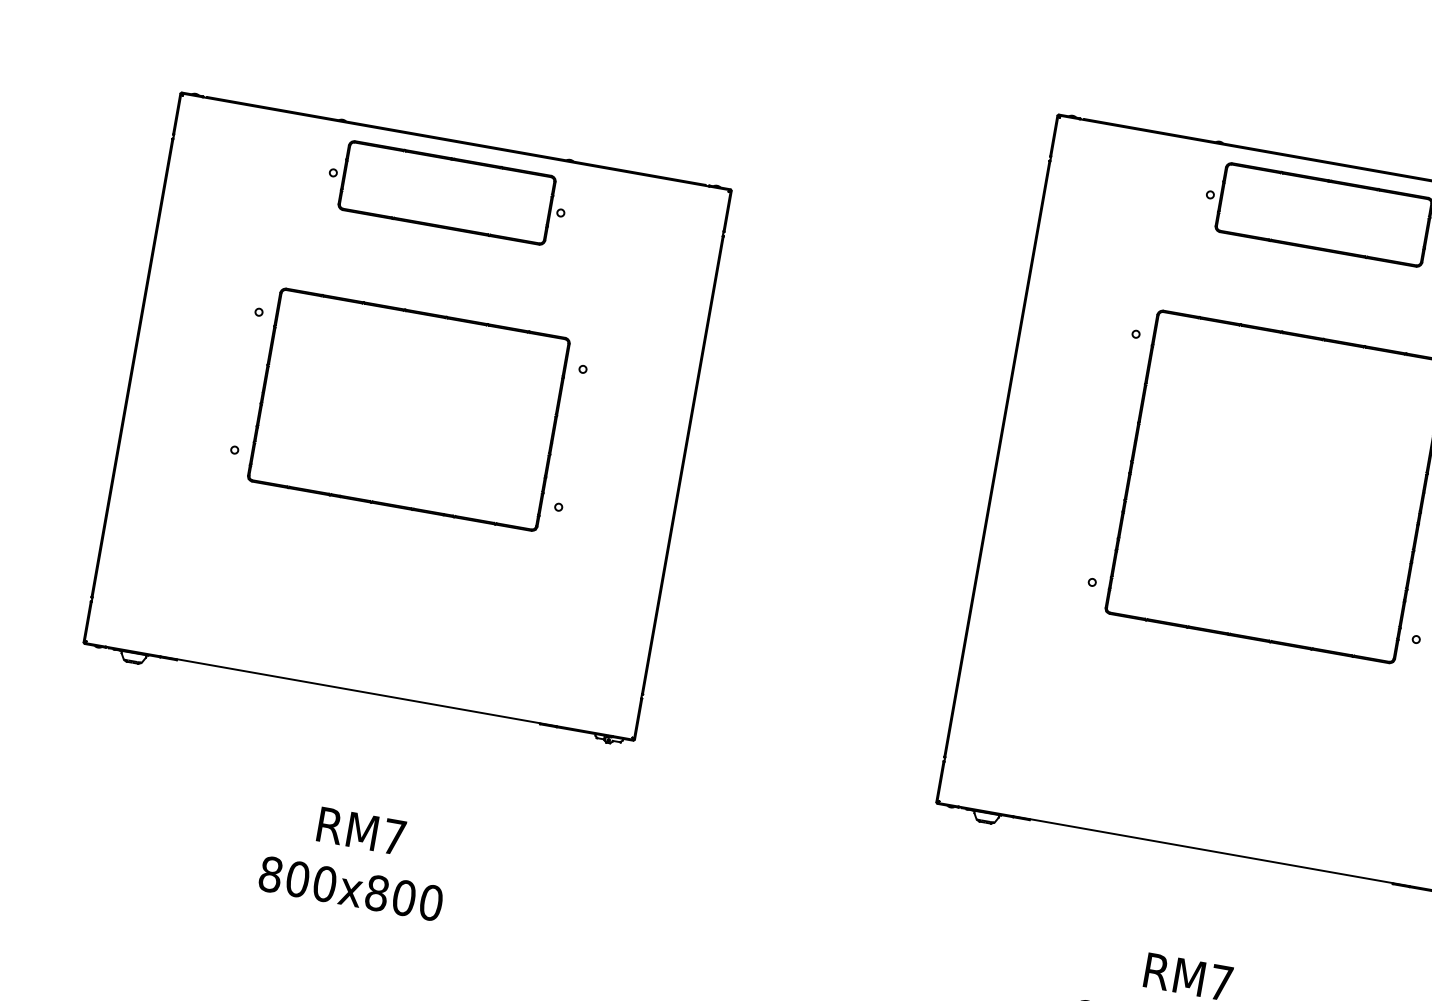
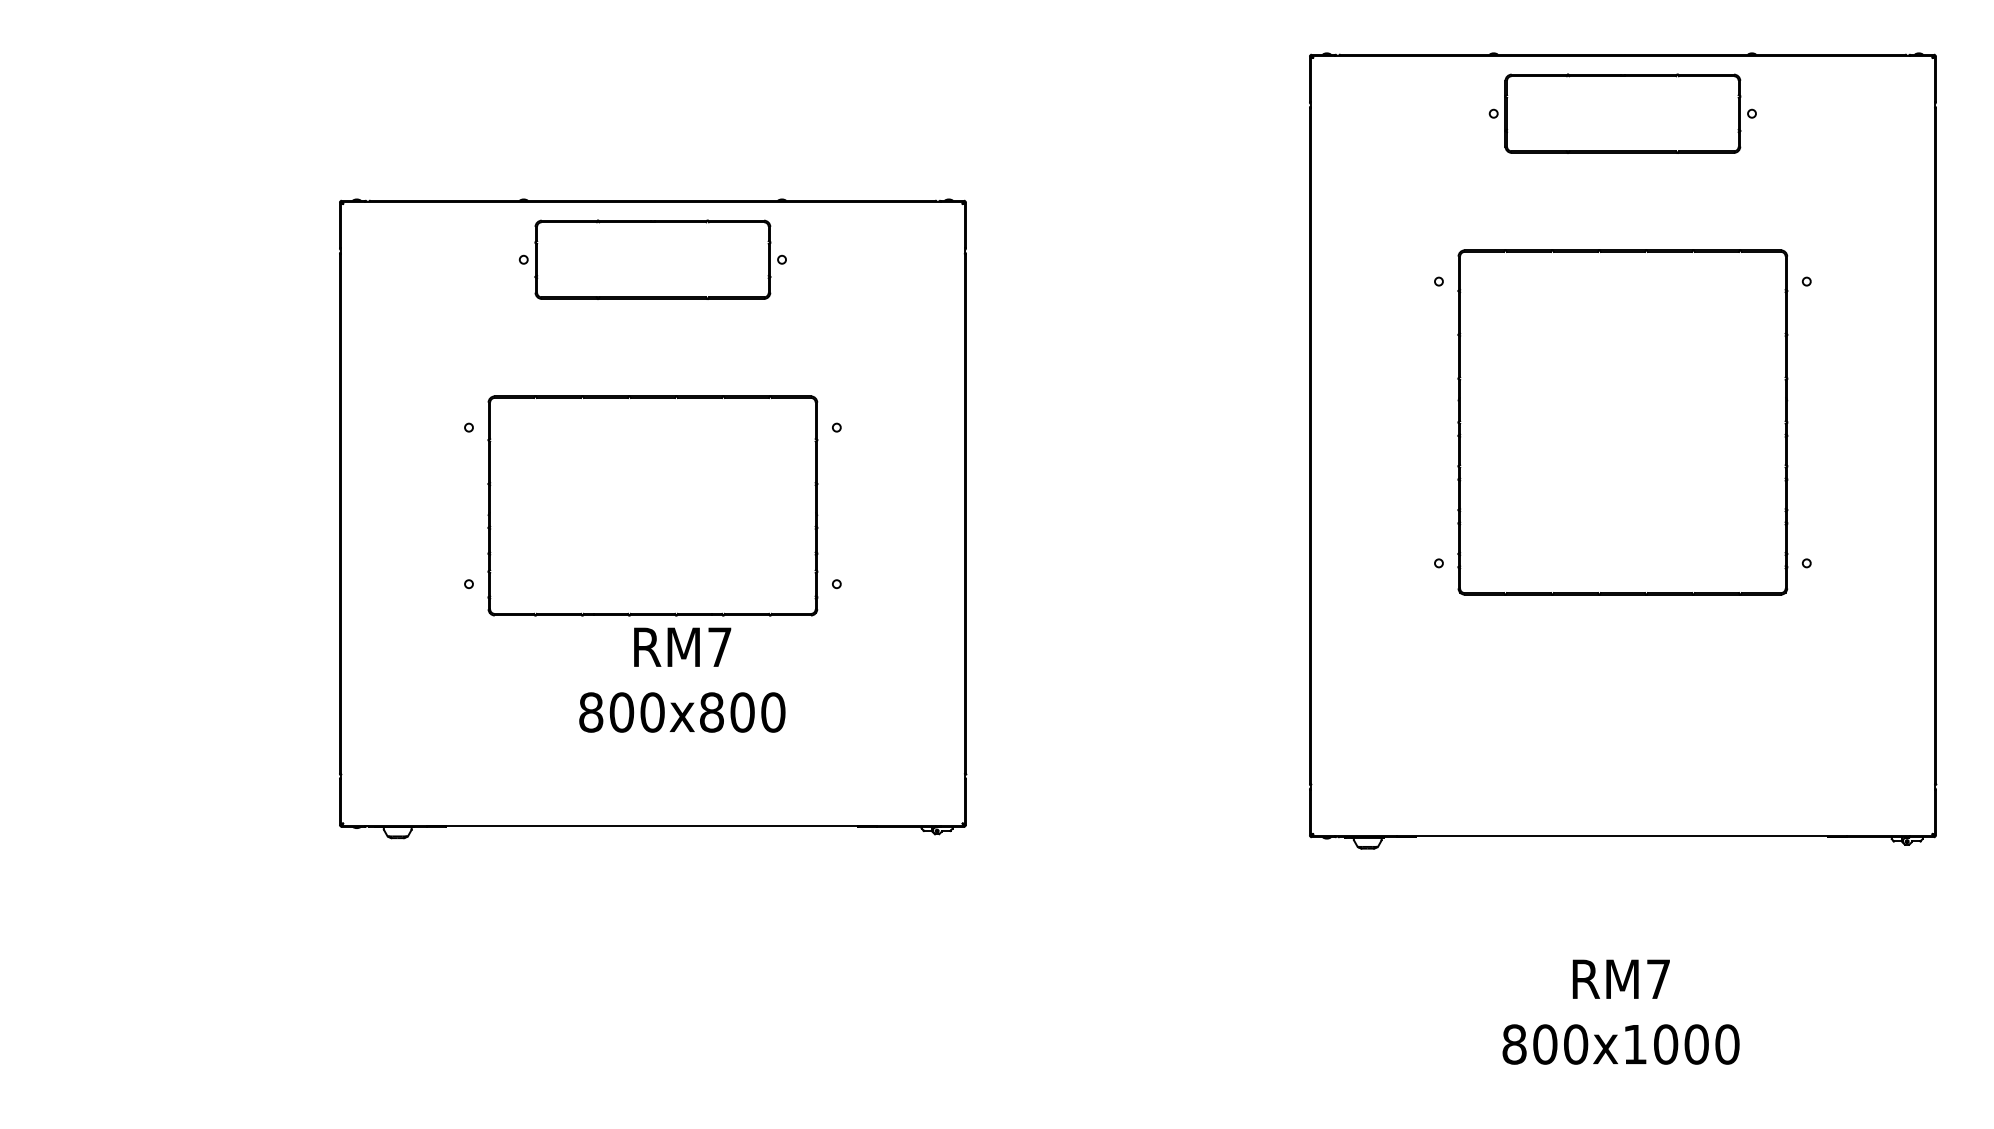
text: (356, 859) -> (682, 679), moved

